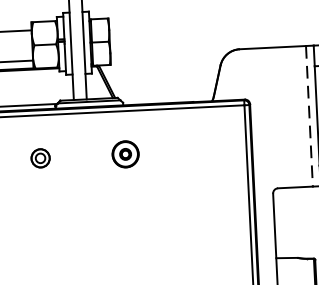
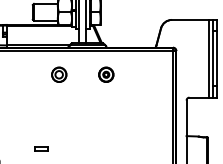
line: (309, 115) -> (208, 58), dashed -> solid
part: (40, 157) -> (59, 74), size x1.43

